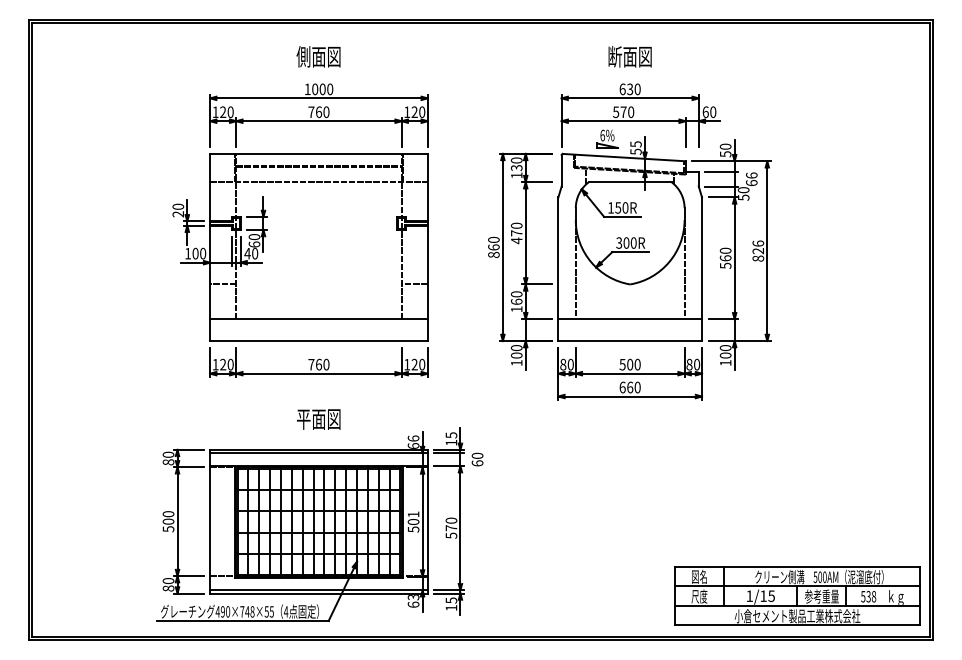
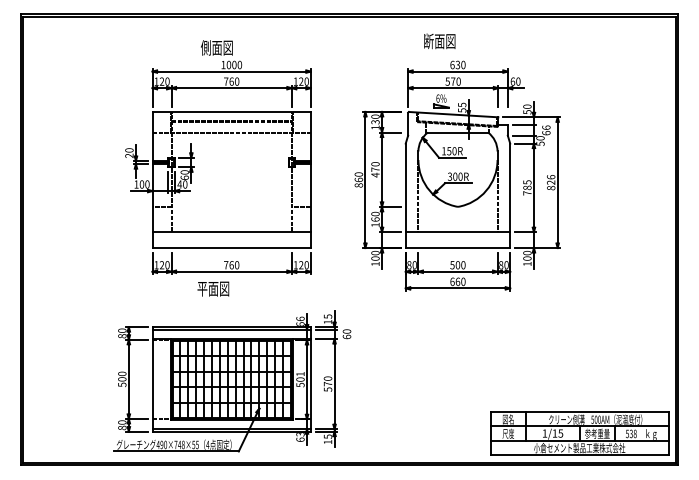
text: (318, 56) -> (216, 47), moved
text: (629, 56) -> (439, 41), moved
text: (725, 257) -> (527, 187), 560 -> 785
text: (318, 419) -> (213, 289), moved

